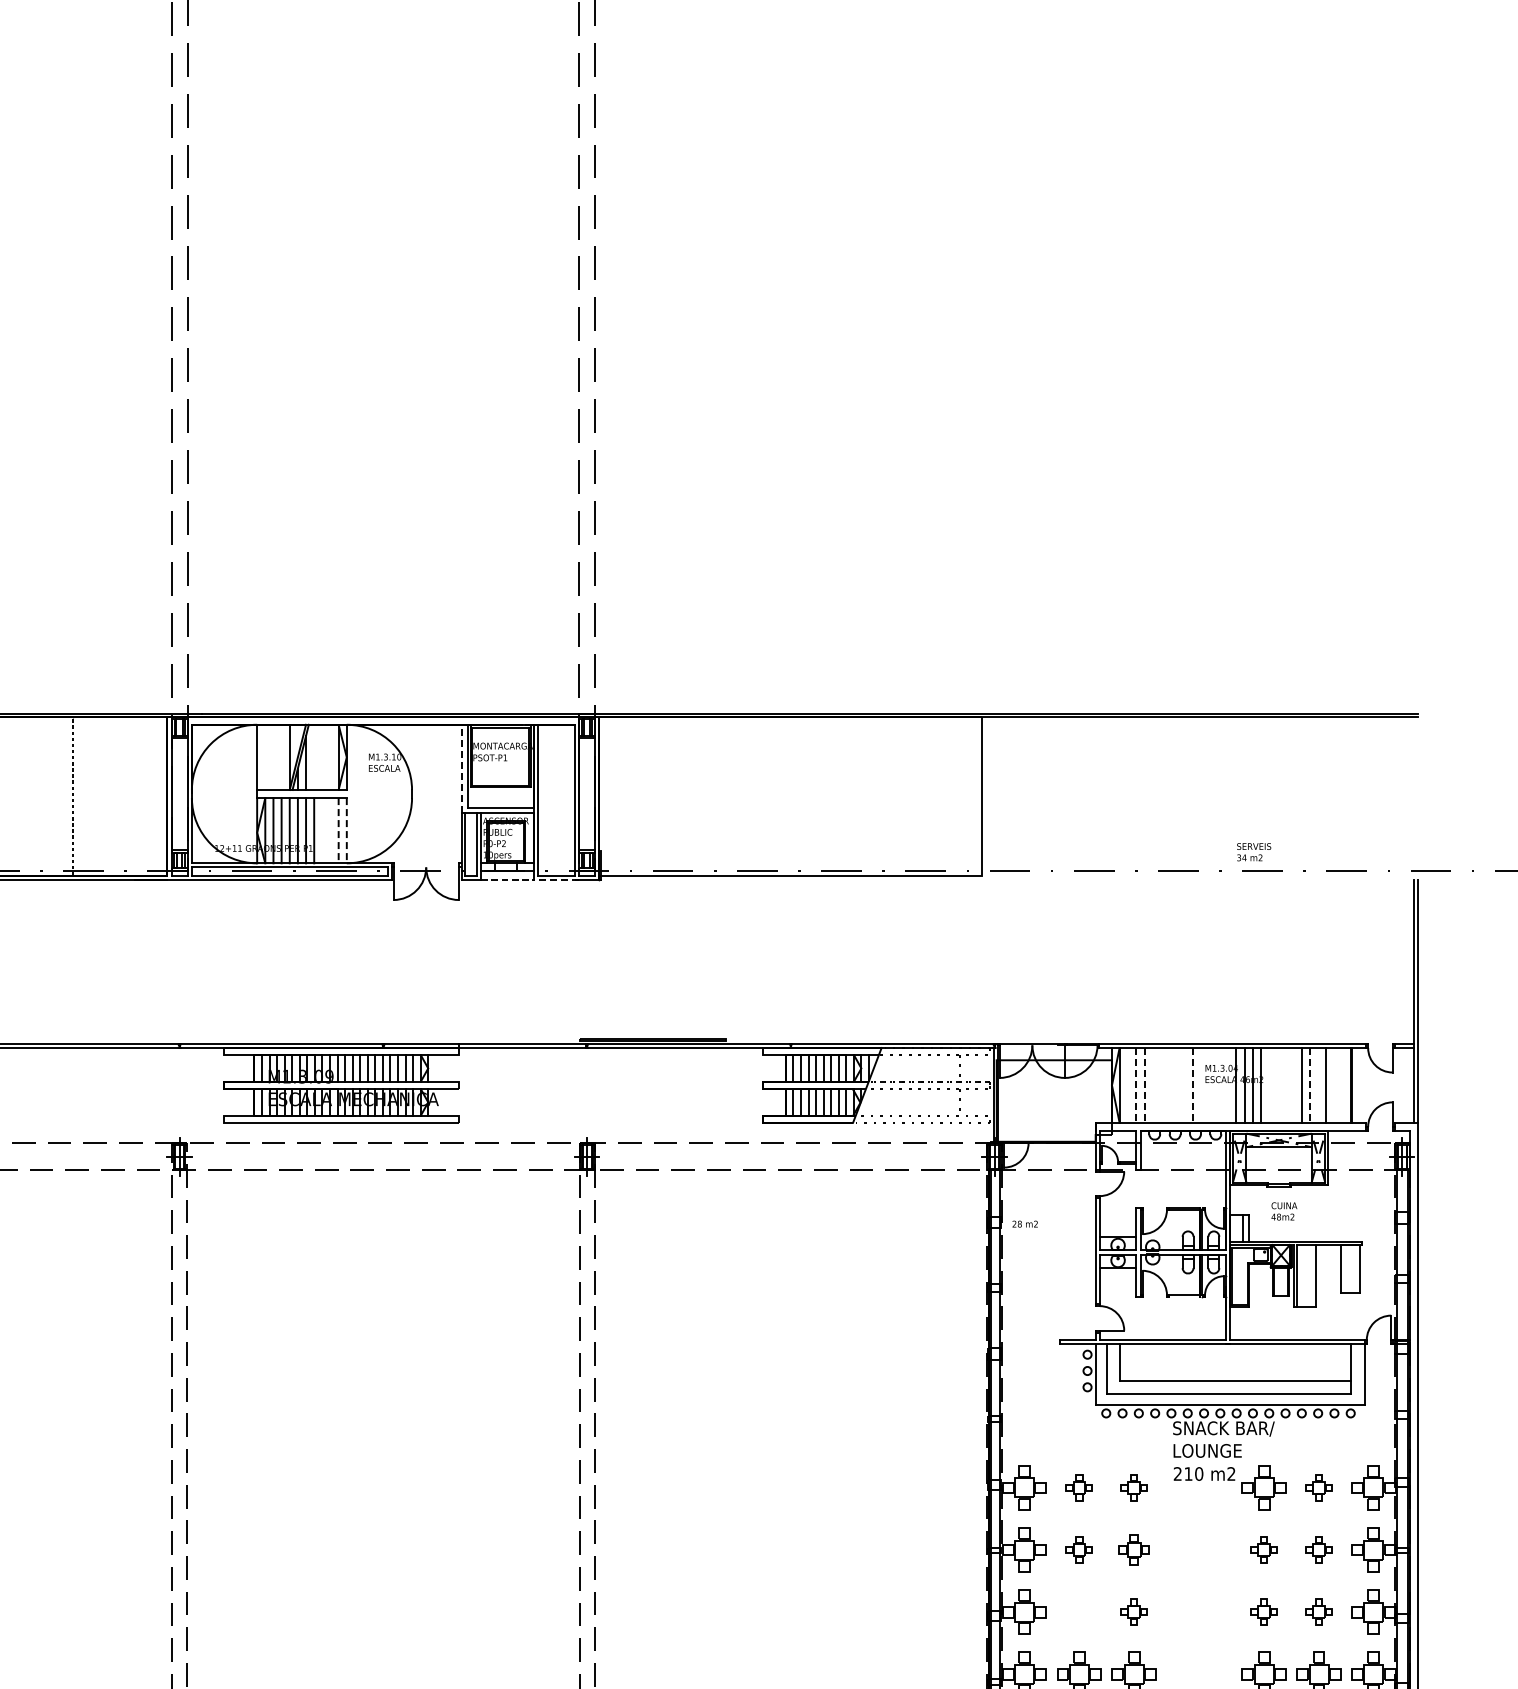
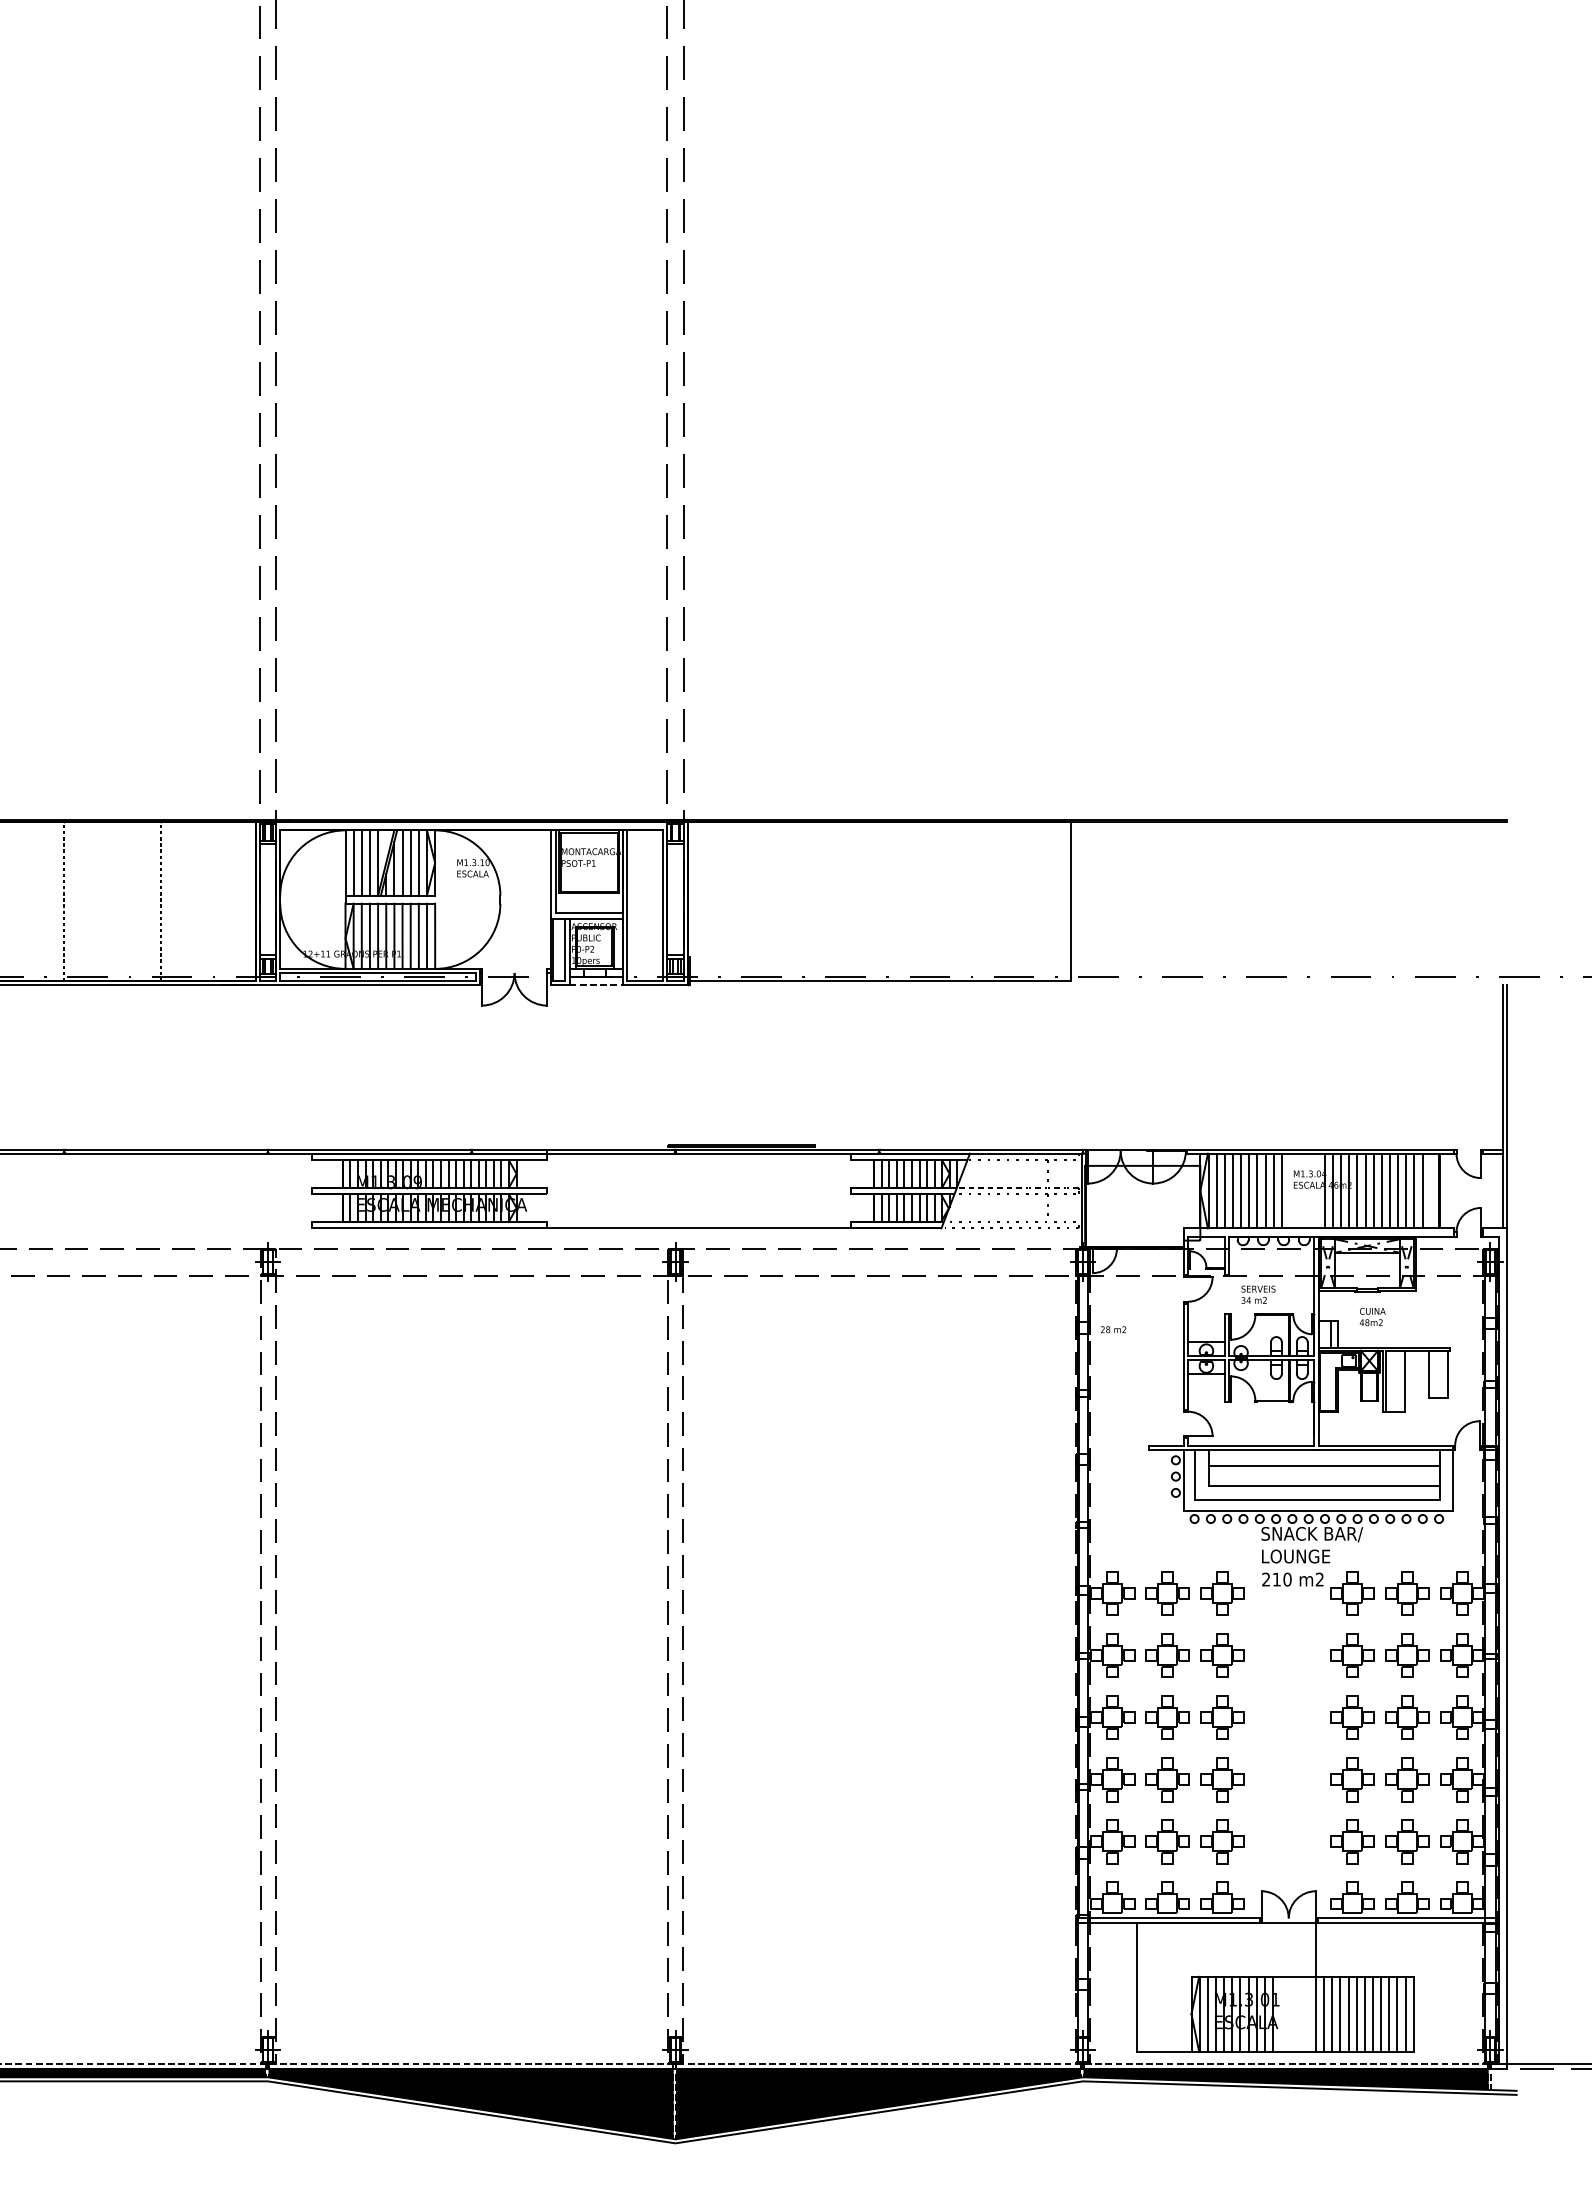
line: (265, 756) -> (353, 862), added
line: (273, 756) -> (361, 862), added
line: (281, 756) -> (369, 862), added
line: (314, 756) -> (402, 862), added
line: (322, 756) -> (410, 862), added
line: (330, 756) -> (418, 862), added
line: (462, 768) -> (550, 874), dashed -> solid
line: (322, 829) -> (410, 935), added
line: (330, 829) -> (418, 935), added
line: (339, 830) -> (427, 936), dashed -> solid
line: (347, 830) -> (435, 936), dashed -> solid
text: (1254, 851) -> (1258, 1294), moved
line: (556, 879) -> (644, 985), dashed -> solid
line: (1128, 1084) -> (1216, 1190), added
line: (1153, 1084) -> (1241, 1190), added
line: (1161, 1084) -> (1249, 1190), added
line: (1169, 1084) -> (1257, 1190), added
line: (1177, 1084) -> (1265, 1190), added
line: (1185, 1084) -> (1273, 1190), added
line: (1269, 1084) -> (1357, 1190), added
line: (1277, 1084) -> (1365, 1190), added
line: (1285, 1084) -> (1373, 1190), added
line: (1293, 1084) -> (1381, 1190), added
line: (1318, 1084) -> (1406, 1190), added
line: (1334, 1084) -> (1422, 1190), added
line: (1136, 1085) -> (1224, 1191), dashed -> solid
line: (1144, 1085) -> (1232, 1191), dashed -> solid
line: (1193, 1085) -> (1281, 1191), dashed -> solid
line: (1310, 1085) -> (1398, 1191), dashed -> solid
line: (610, 1122) -> (698, 1228), added
line: (1235, 1360) -> (1323, 1466), added
part: (1079, 1487) -> (1167, 1593), size x1.67
part: (1134, 1487) -> (1222, 1593), size x1.67
part: (1319, 1487) -> (1407, 1593), size x1.67
part: (1079, 1549) -> (1167, 1655), size x1.67
part: (1134, 1549) -> (1222, 1655), size x1.43
part: (1264, 1549) -> (1352, 1655), size x1.67
part: (1319, 1549) -> (1407, 1655), size x1.67
part: (1079, 1611) -> (1167, 1717), added
part: (1134, 1611) -> (1222, 1717), size x1.67
part: (1264, 1611) -> (1352, 1717), size x1.67
part: (1319, 1611) -> (1407, 1717), size x1.67

